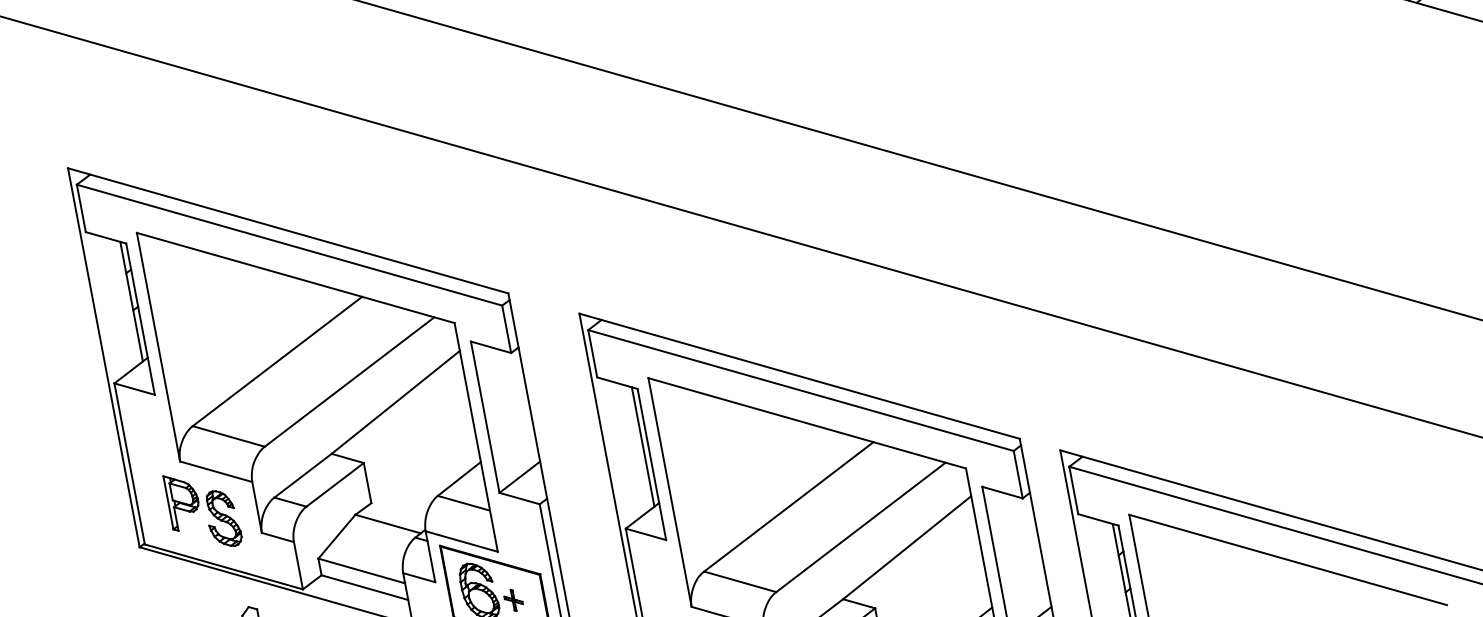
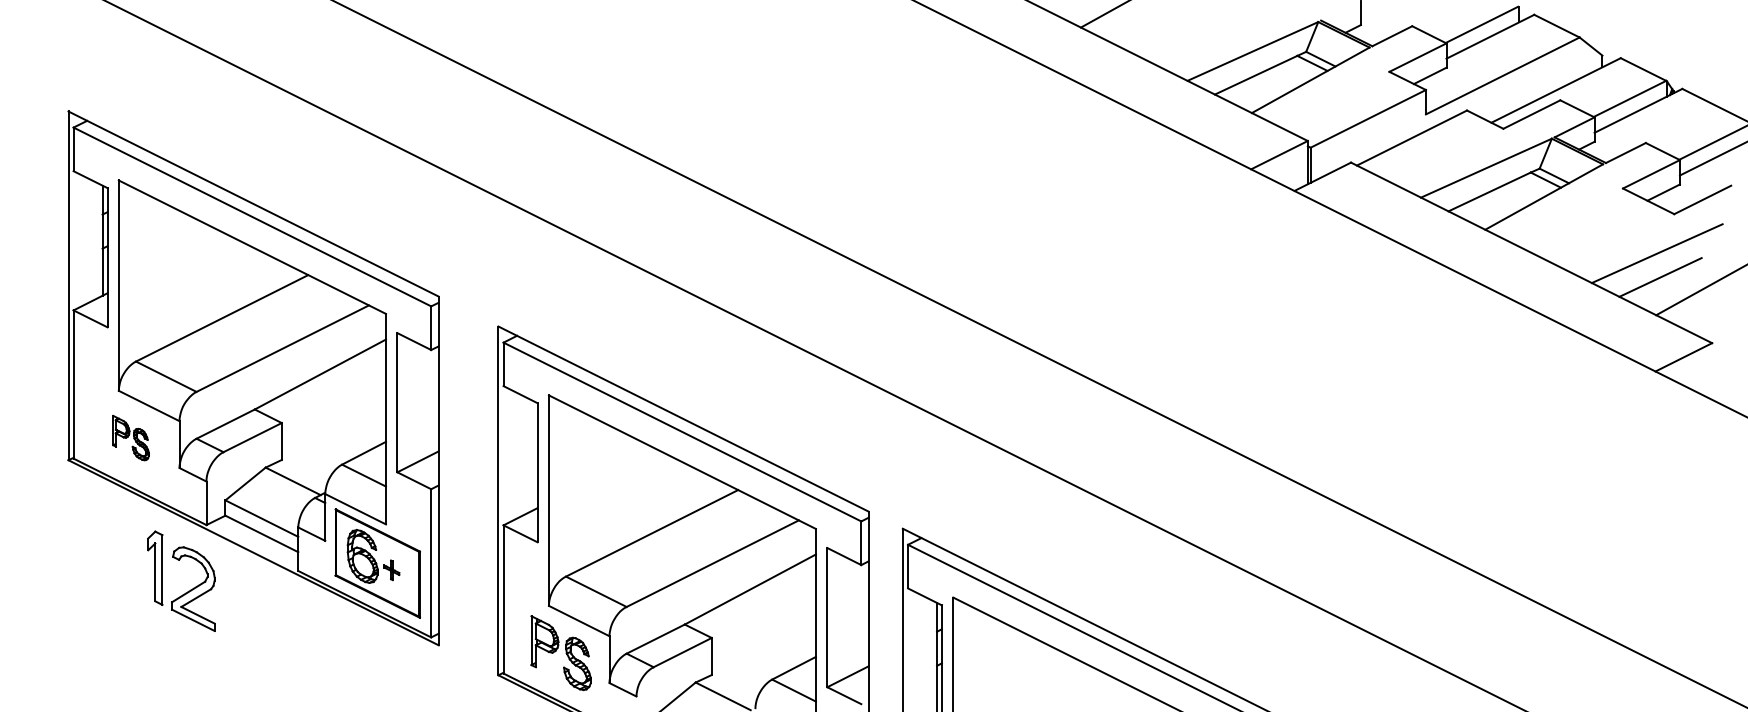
line: (642, 446) -> (532, 455), removed
part: (202, 509) -> (130, 437), size x0.6

